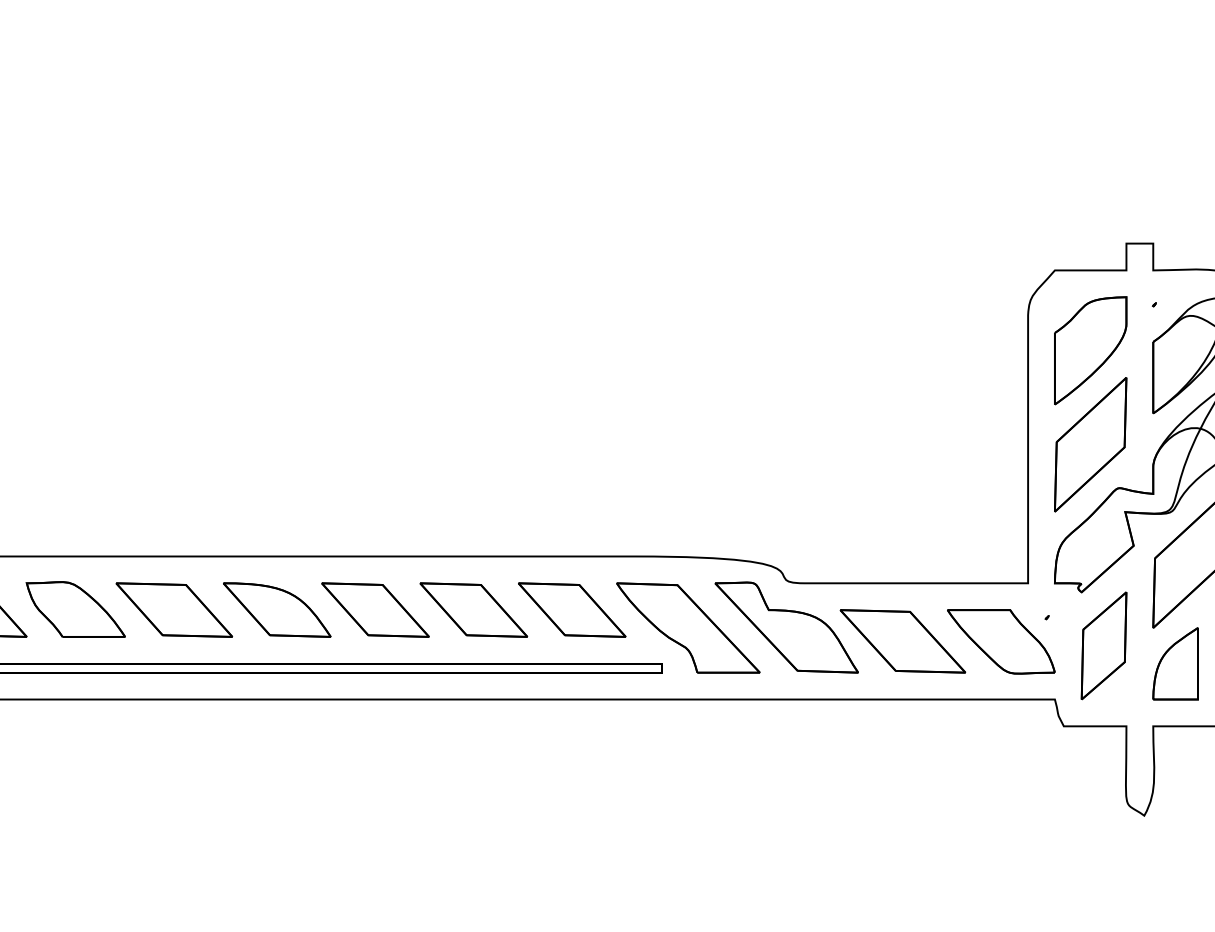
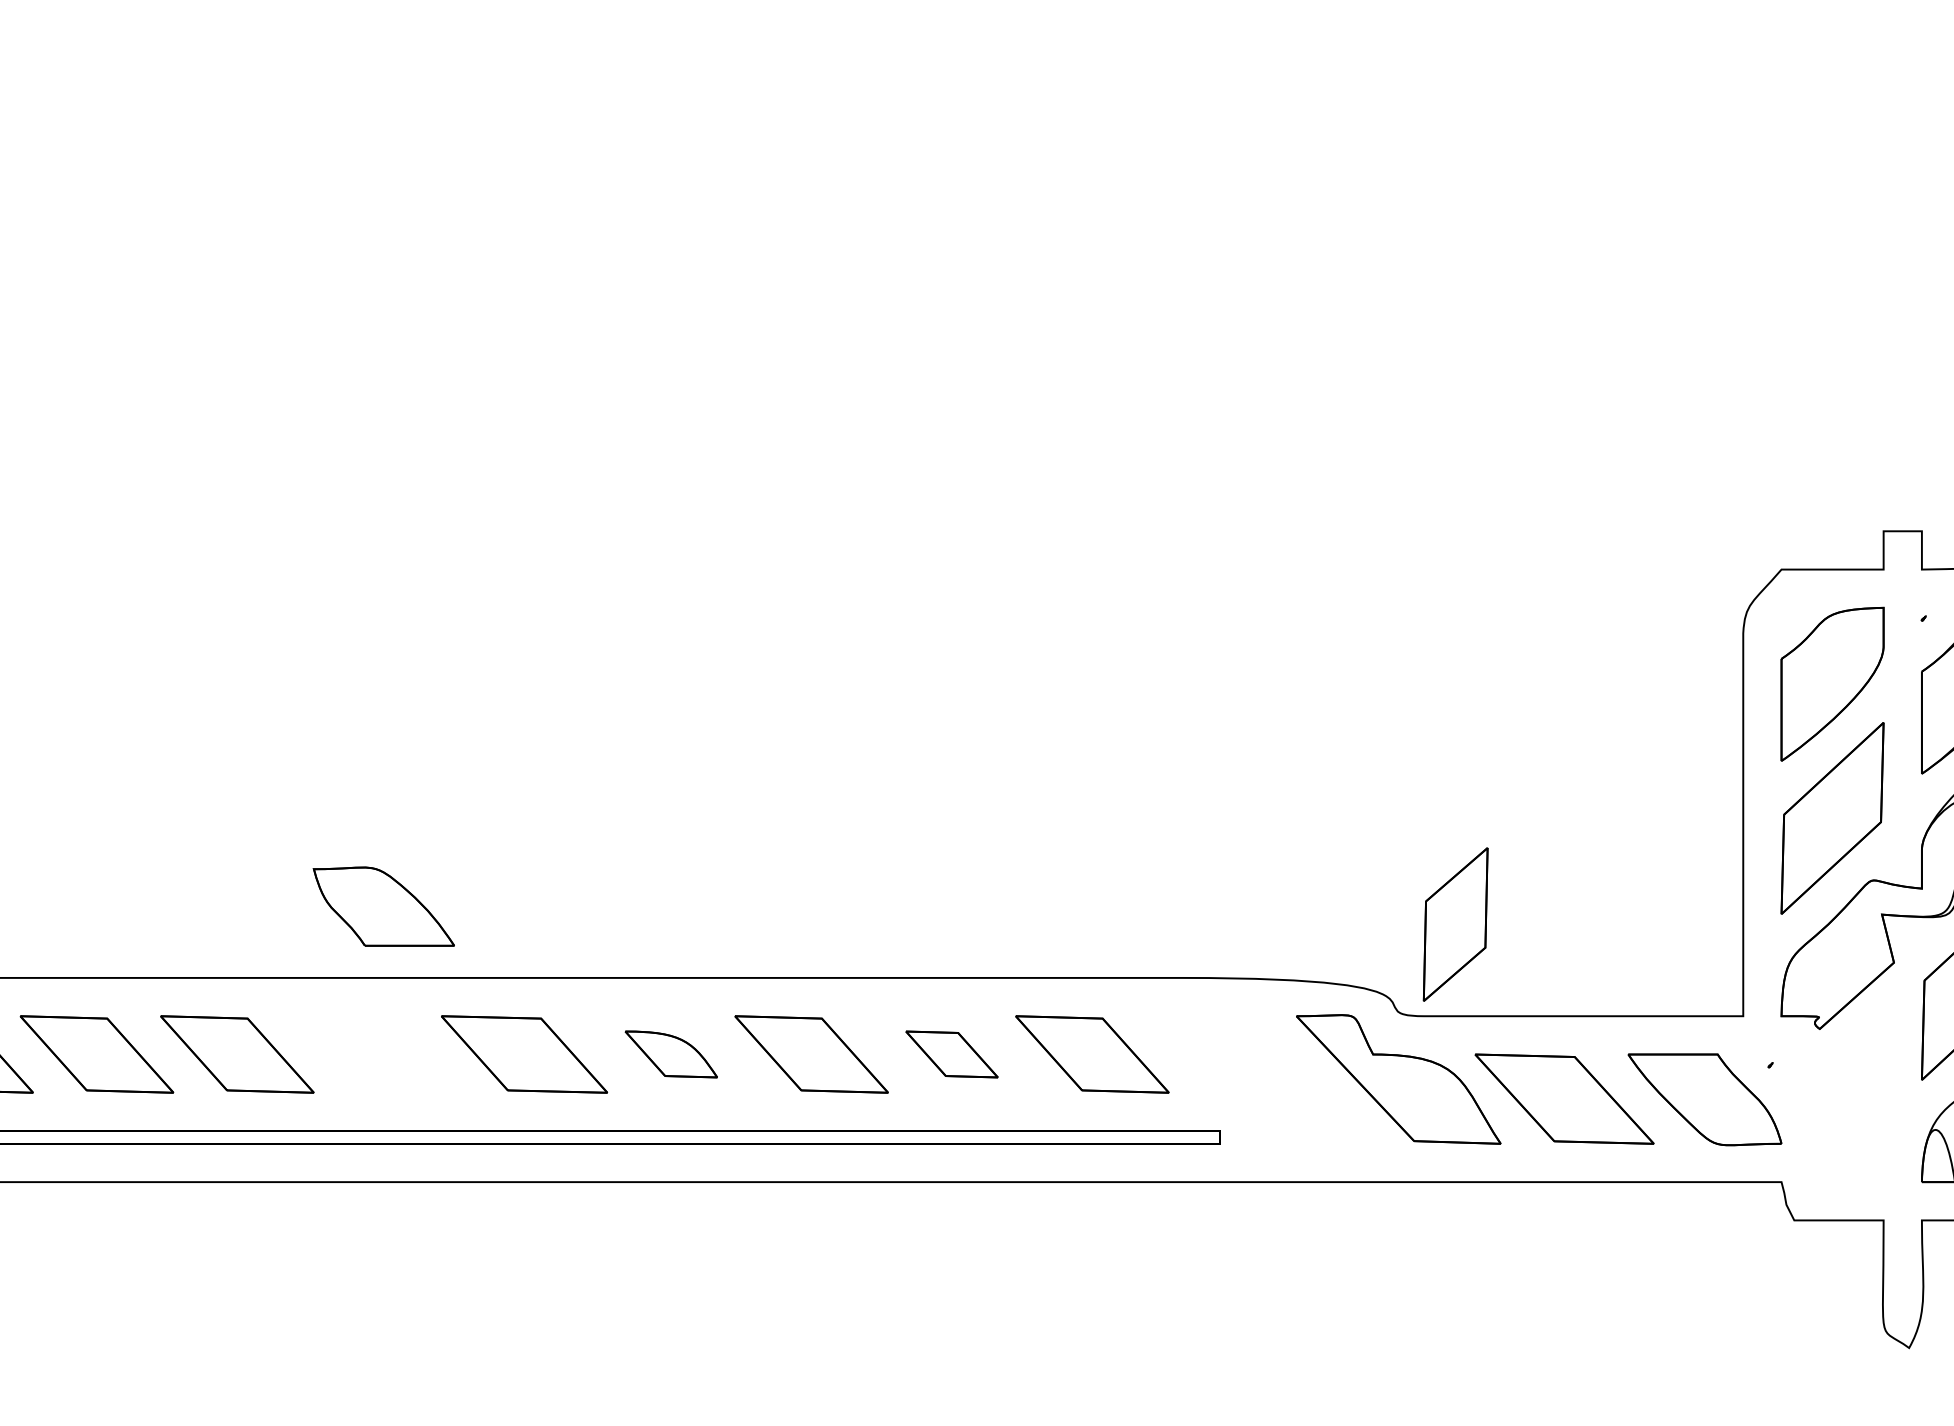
part: (75, 609) -> (383, 906), moved
part: (277, 610) -> (671, 1054), size x0.6
part: (473, 610) -> (951, 1054), size x0.6
part: (687, 627) -> (1257, 1079), removed
part: (1103, 645) -> (1455, 924), moved

